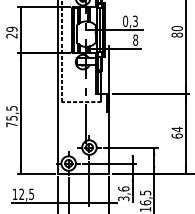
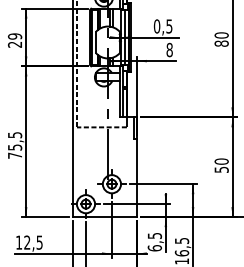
text: (135, 20) -> (169, 25), 0,3 -> 0,5
text: (176, 132) -> (220, 165), 64 -> 50
text: (123, 193) -> (154, 241), 3,6 -> 6,5

